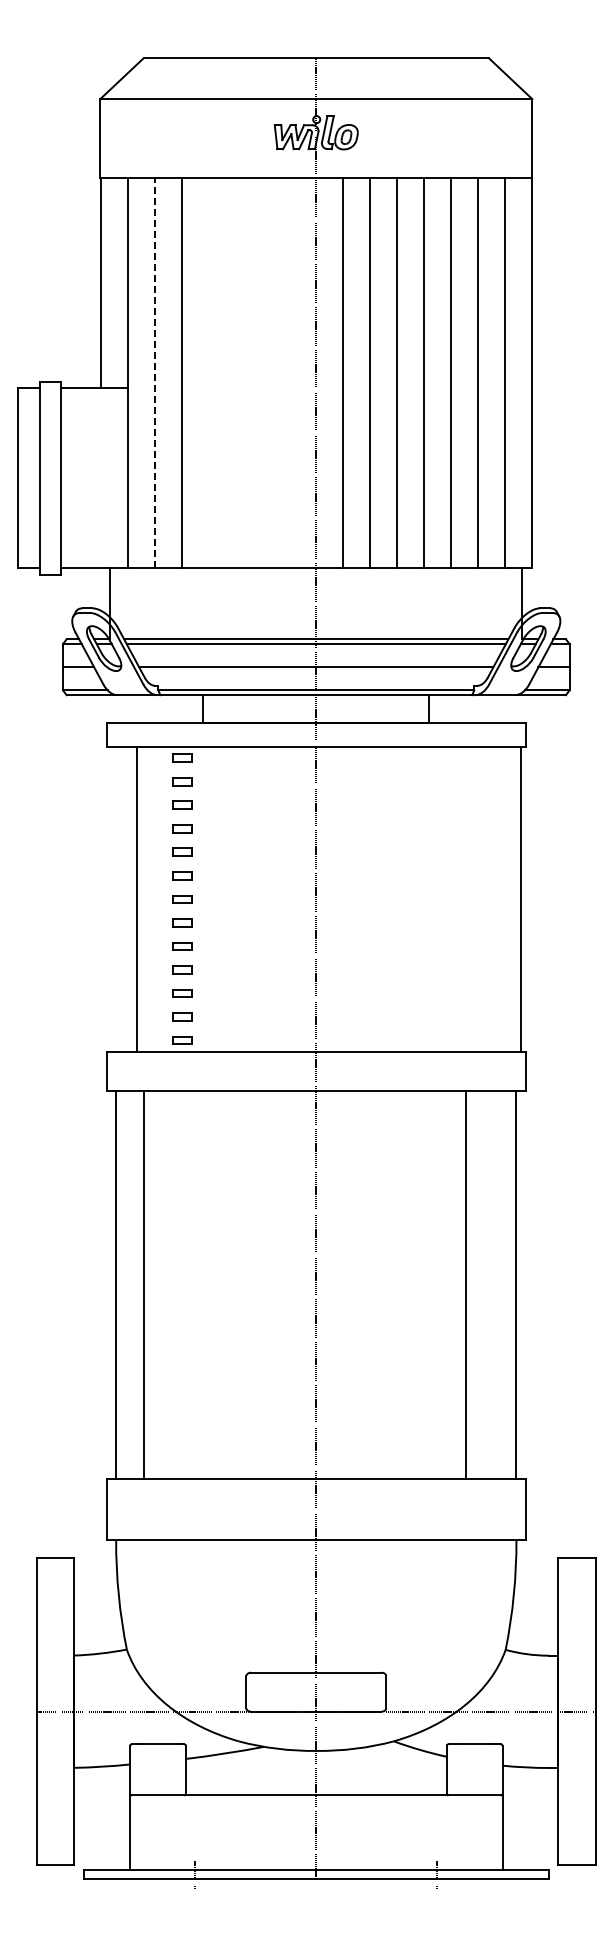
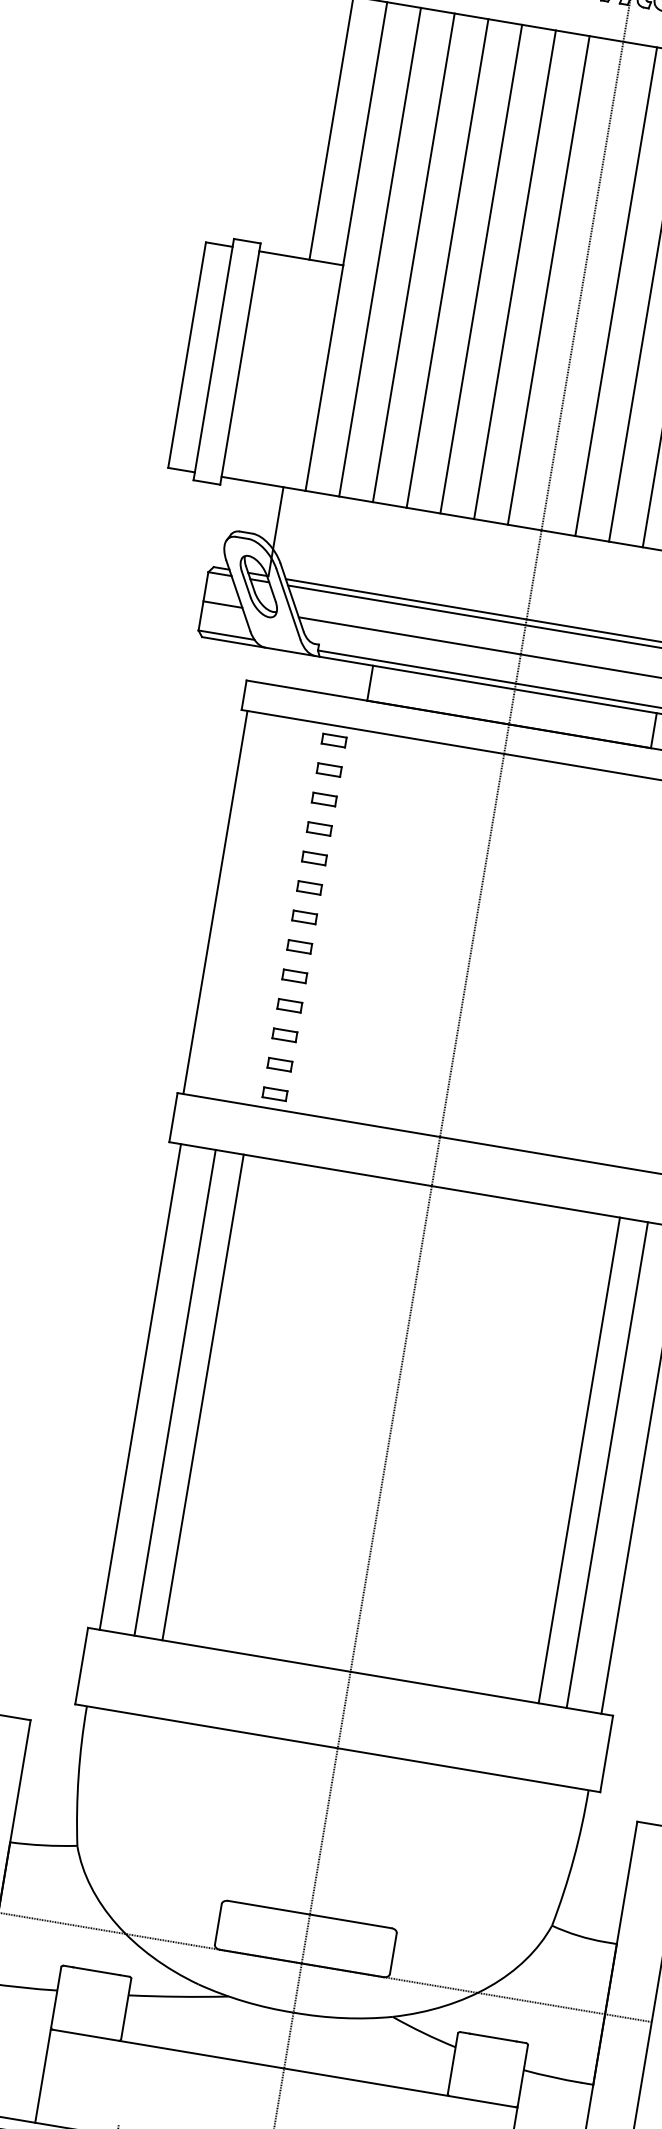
line: (154, 373) -> (379, 252), dashed -> solid
line: (208, 373) -> (447, 263), added
line: (235, 373) -> (481, 269), added
line: (262, 373) -> (514, 275), added
line: (289, 373) -> (548, 280), added
line: (136, 899) -> (215, 902), moved
line: (166, 1284) -> (203, 1396), added
line: (488, 1284) -> (607, 1464), added

